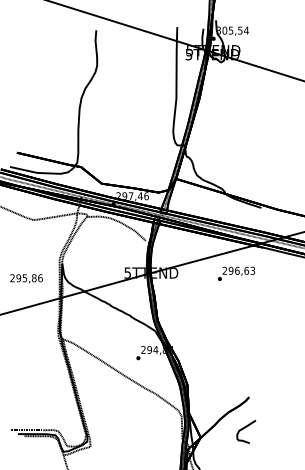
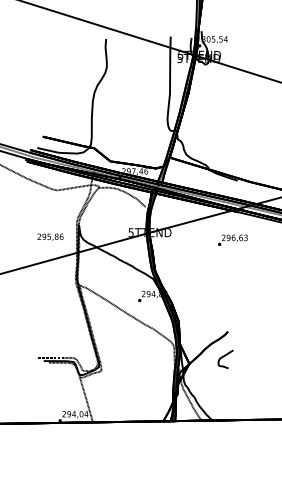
text: (235, 272) -> (232, 239), moved

